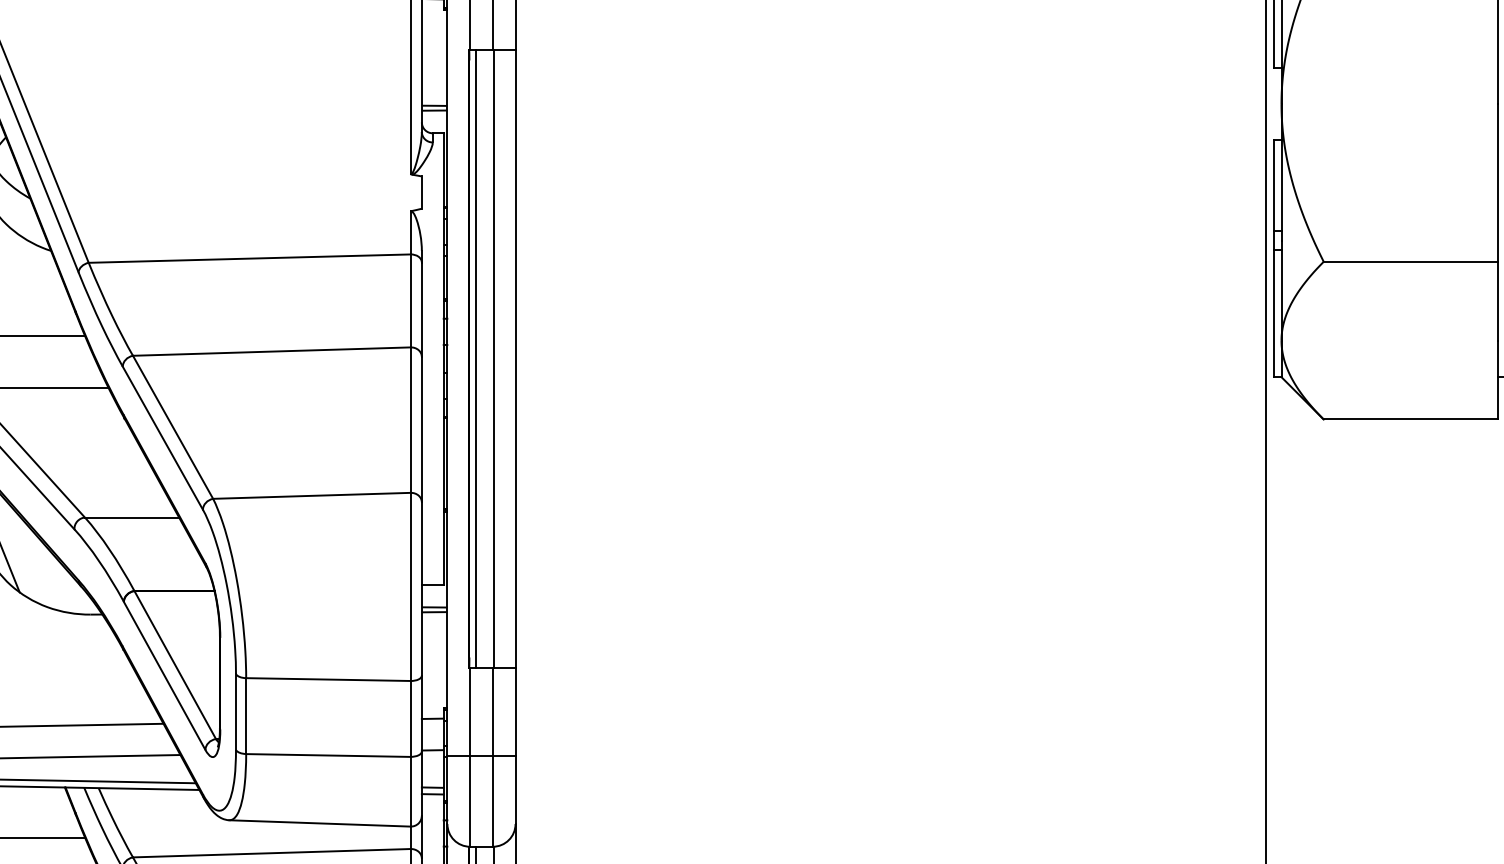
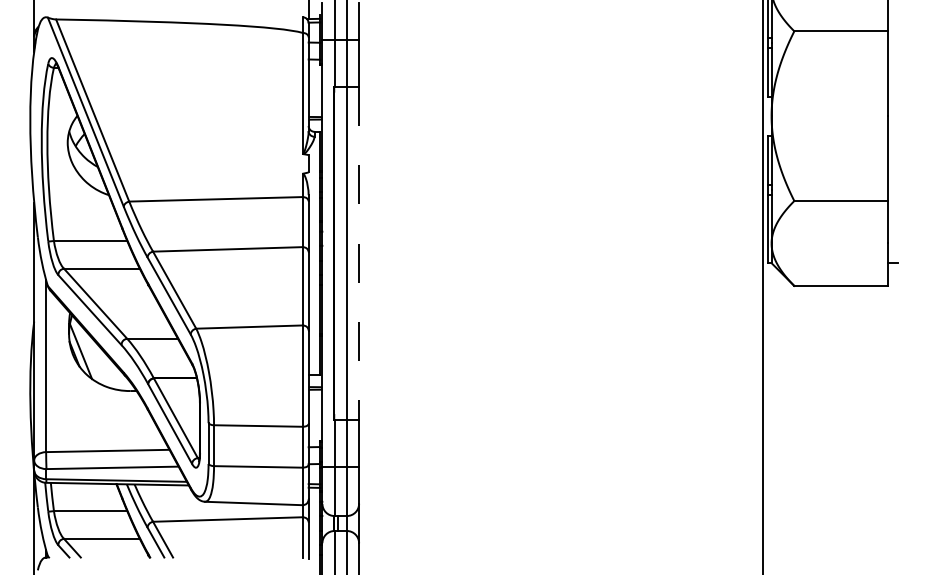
line: (475, 359) -> (337, 253), removed
line: (516, 359) -> (359, 253), solid -> dashed

